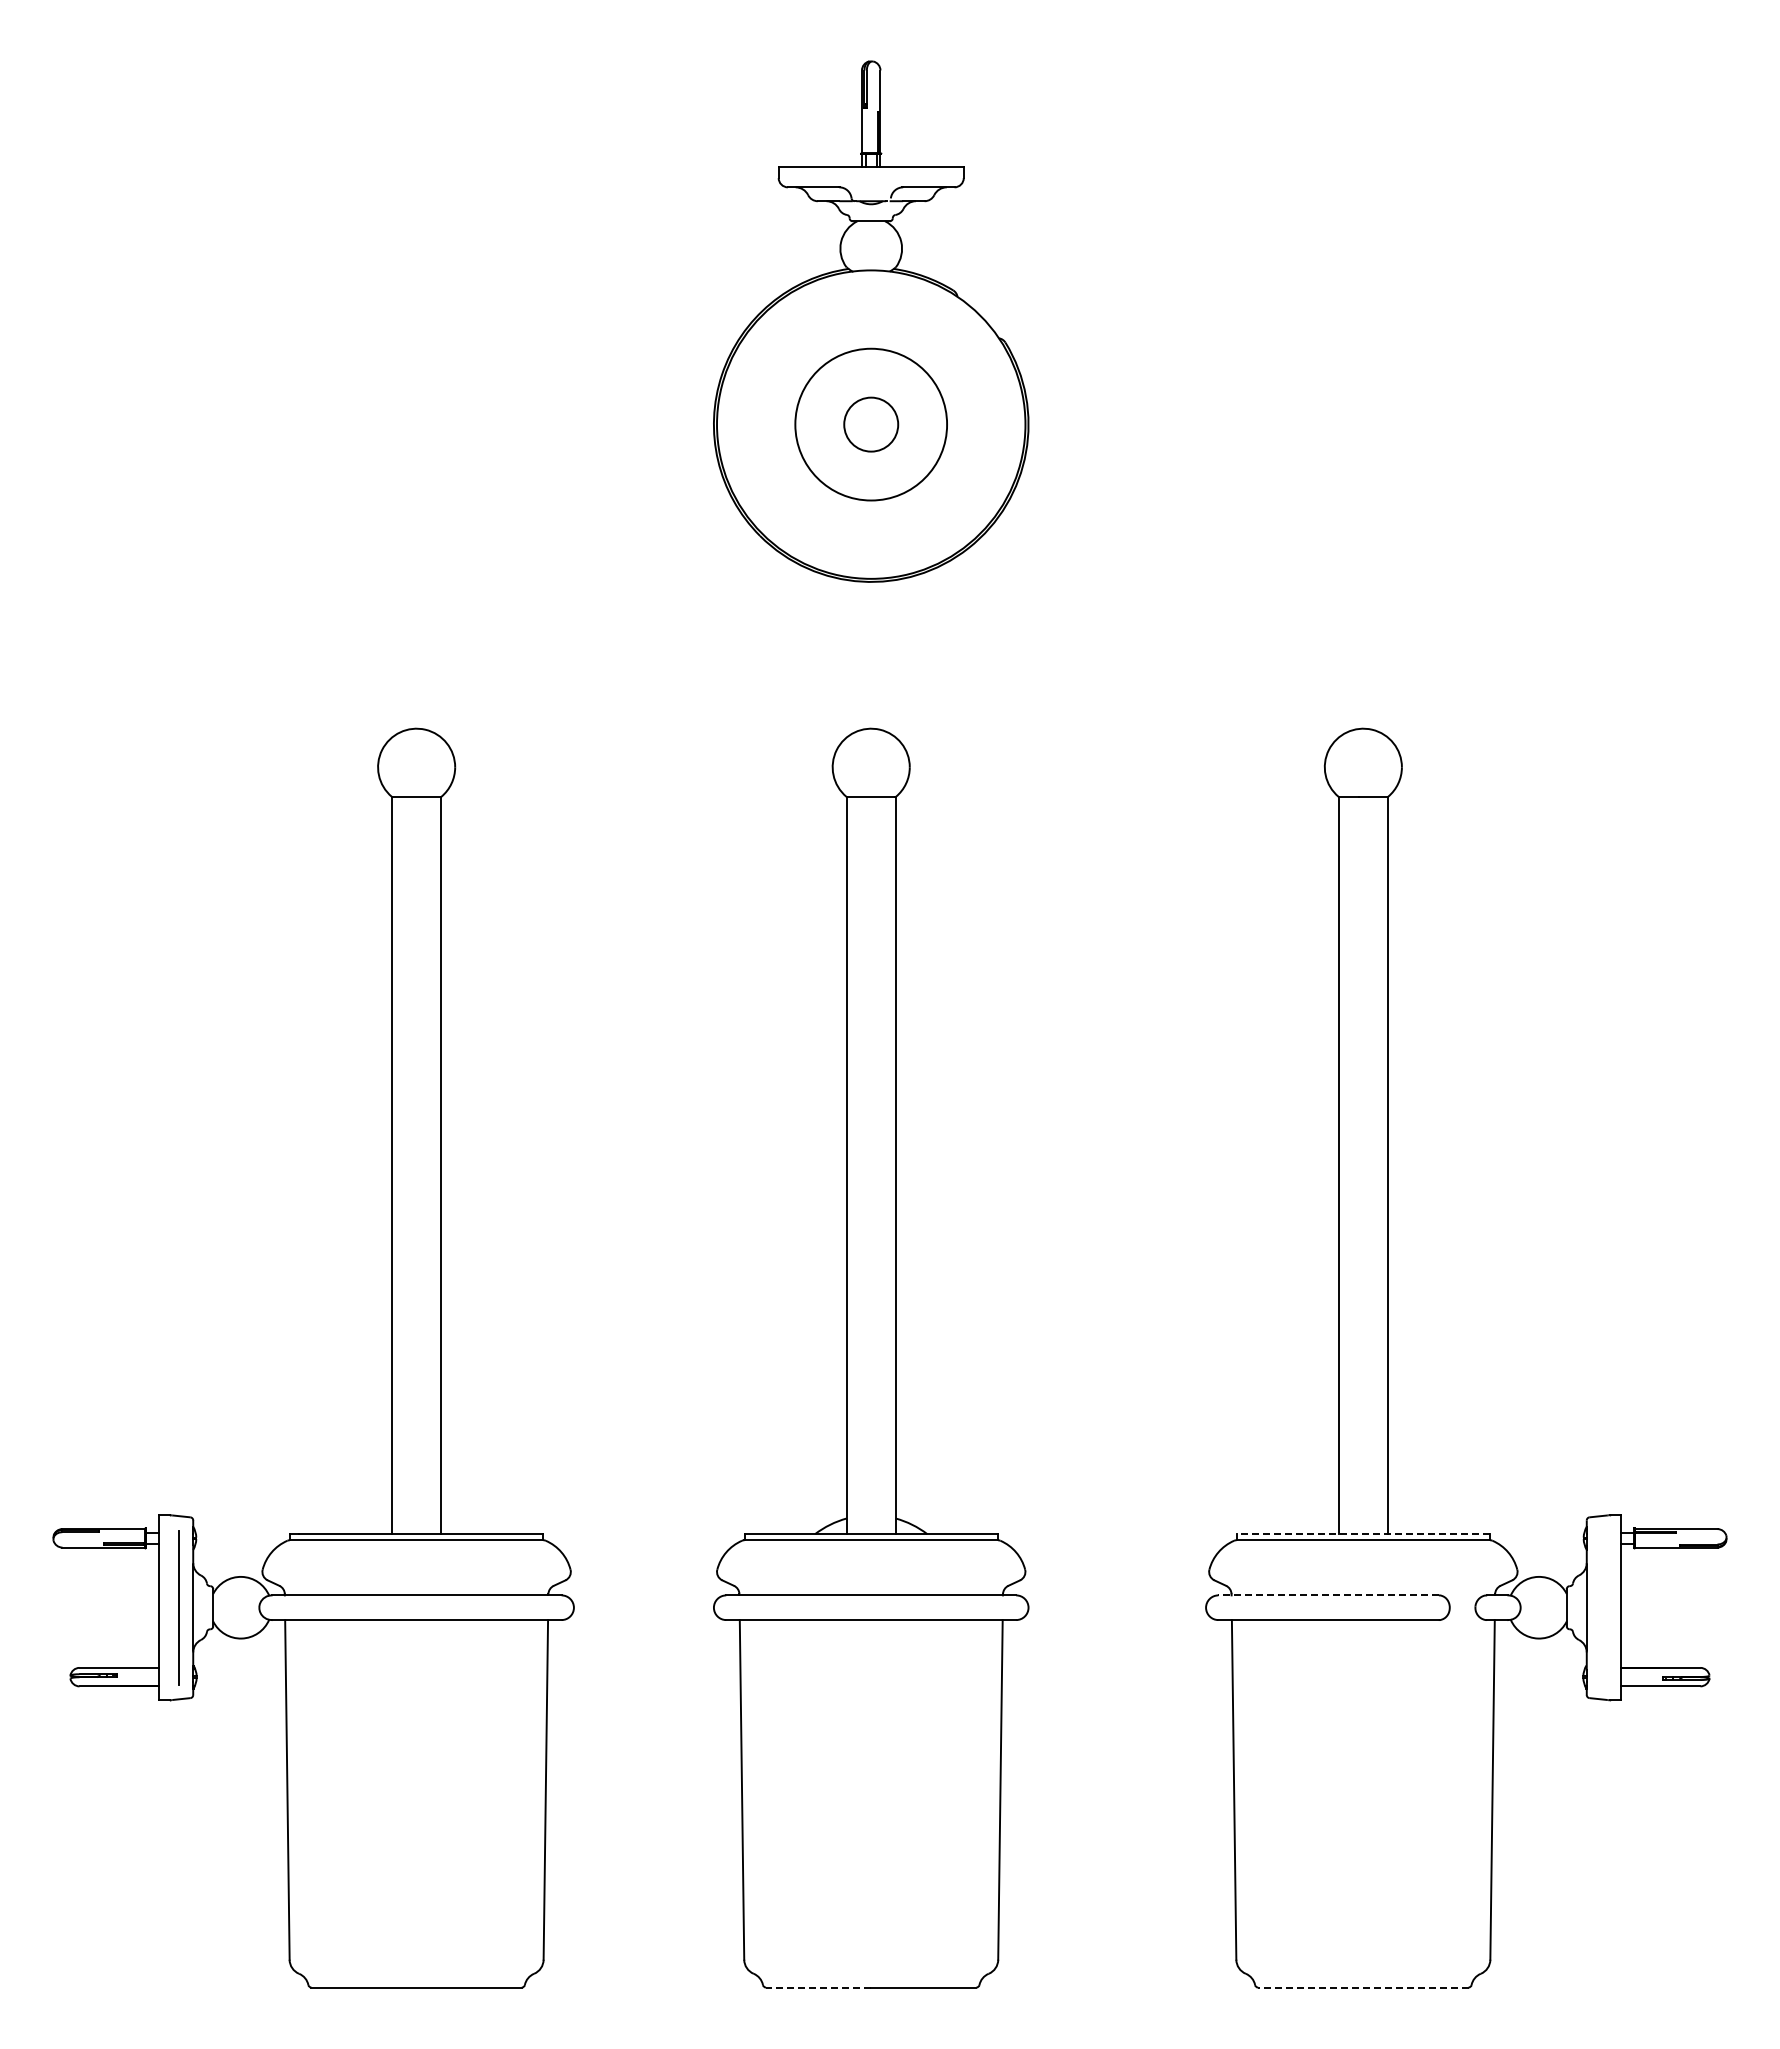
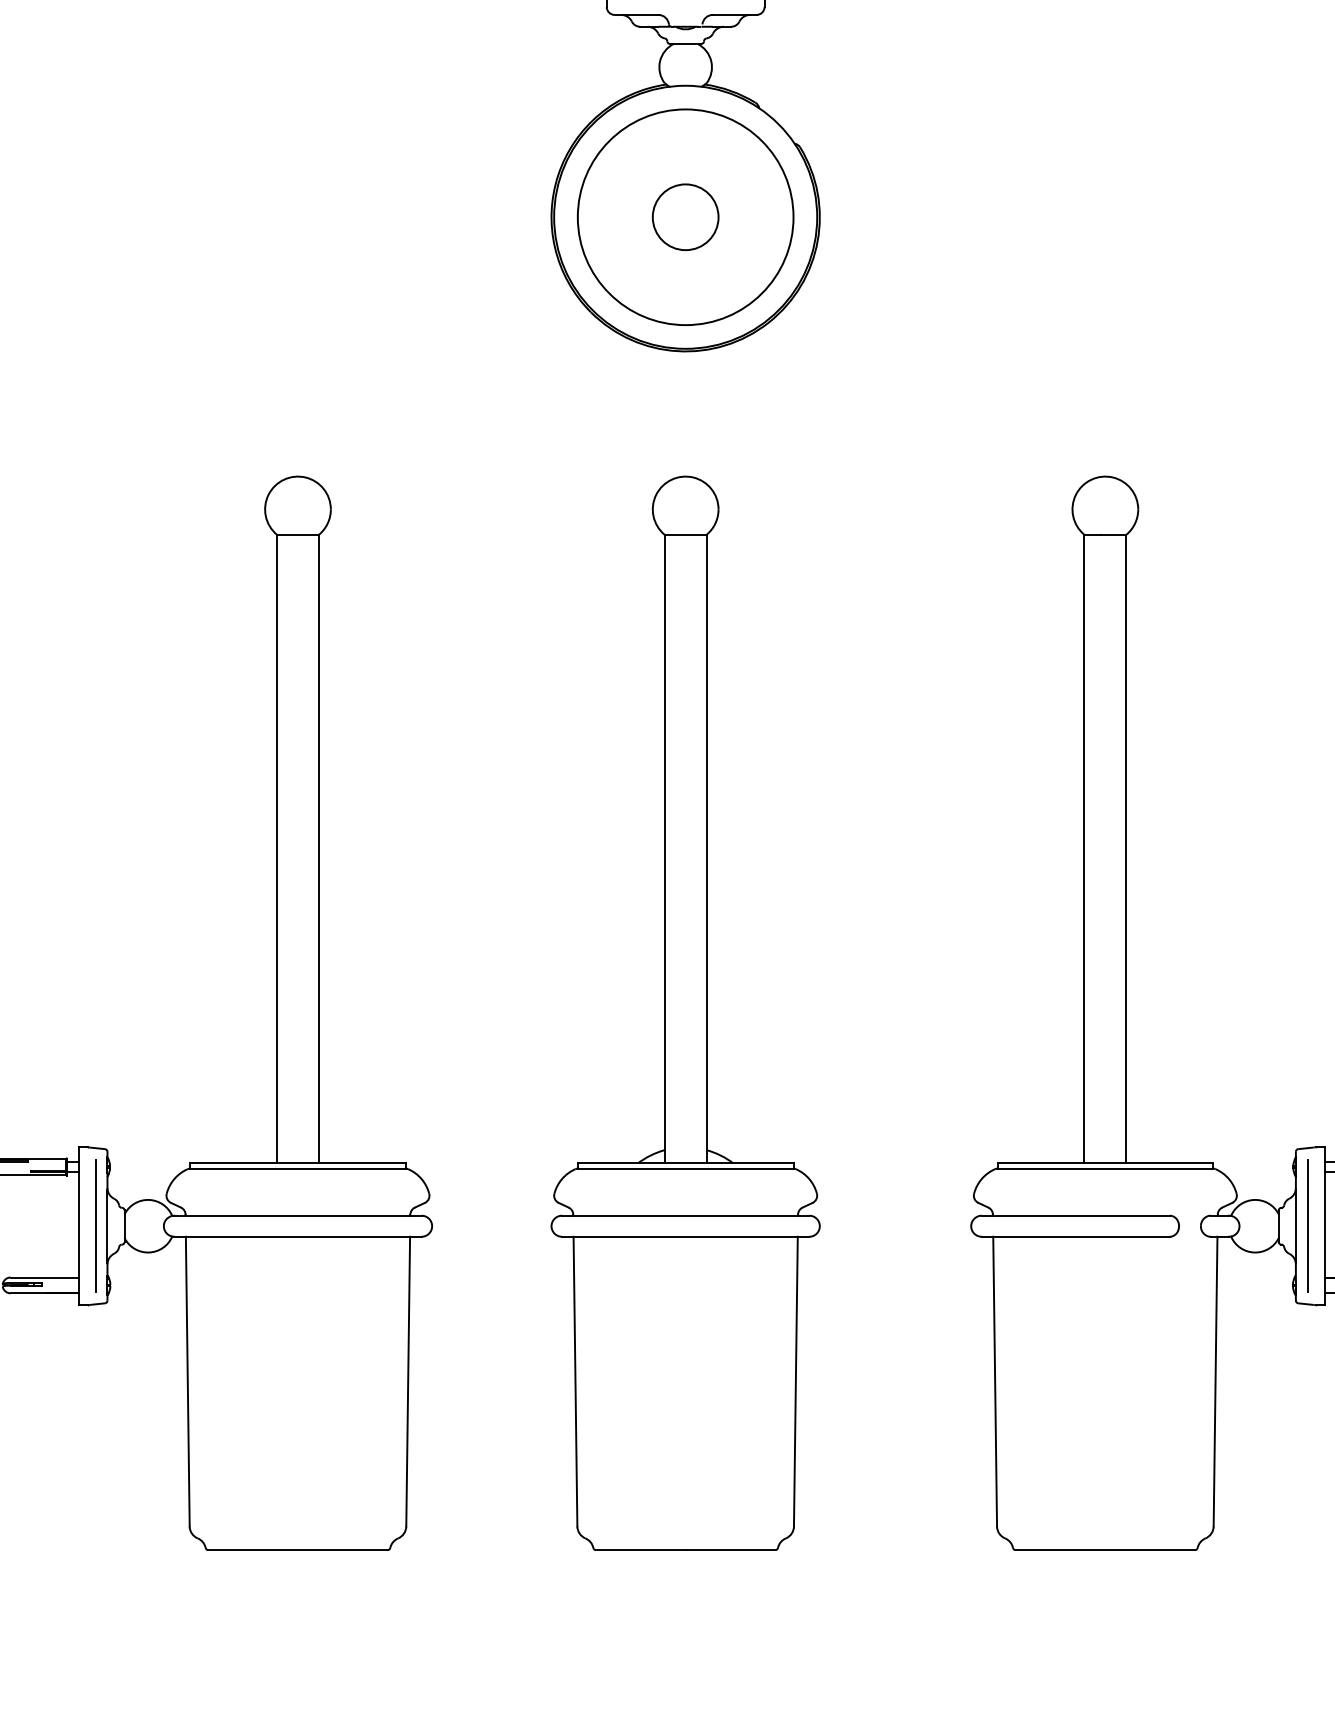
circle: (870, 424) -> (685, 217), size x1.43
circle: (870, 424) -> (685, 217), size x1.67
line: (1362, 1534) -> (1104, 1163), dashed -> solid
line: (1328, 1595) -> (1075, 1215), dashed -> solid
line: (1600, 1607) -> (1307, 1226), added
line: (818, 1987) -> (640, 1550), dashed -> solid
line: (1362, 1987) -> (1104, 1550), dashed -> solid

